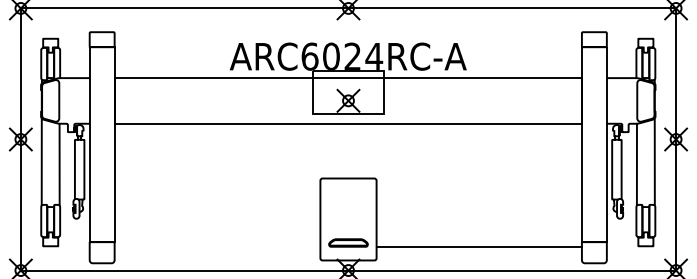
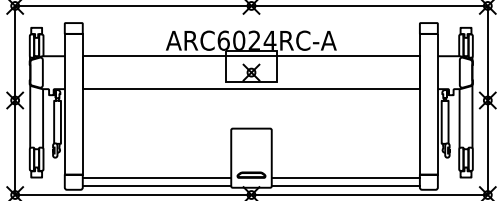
line: (217, 246) -> (156, 177), added
line: (217, 257) -> (156, 185), added
line: (478, 257) -> (345, 185), added

